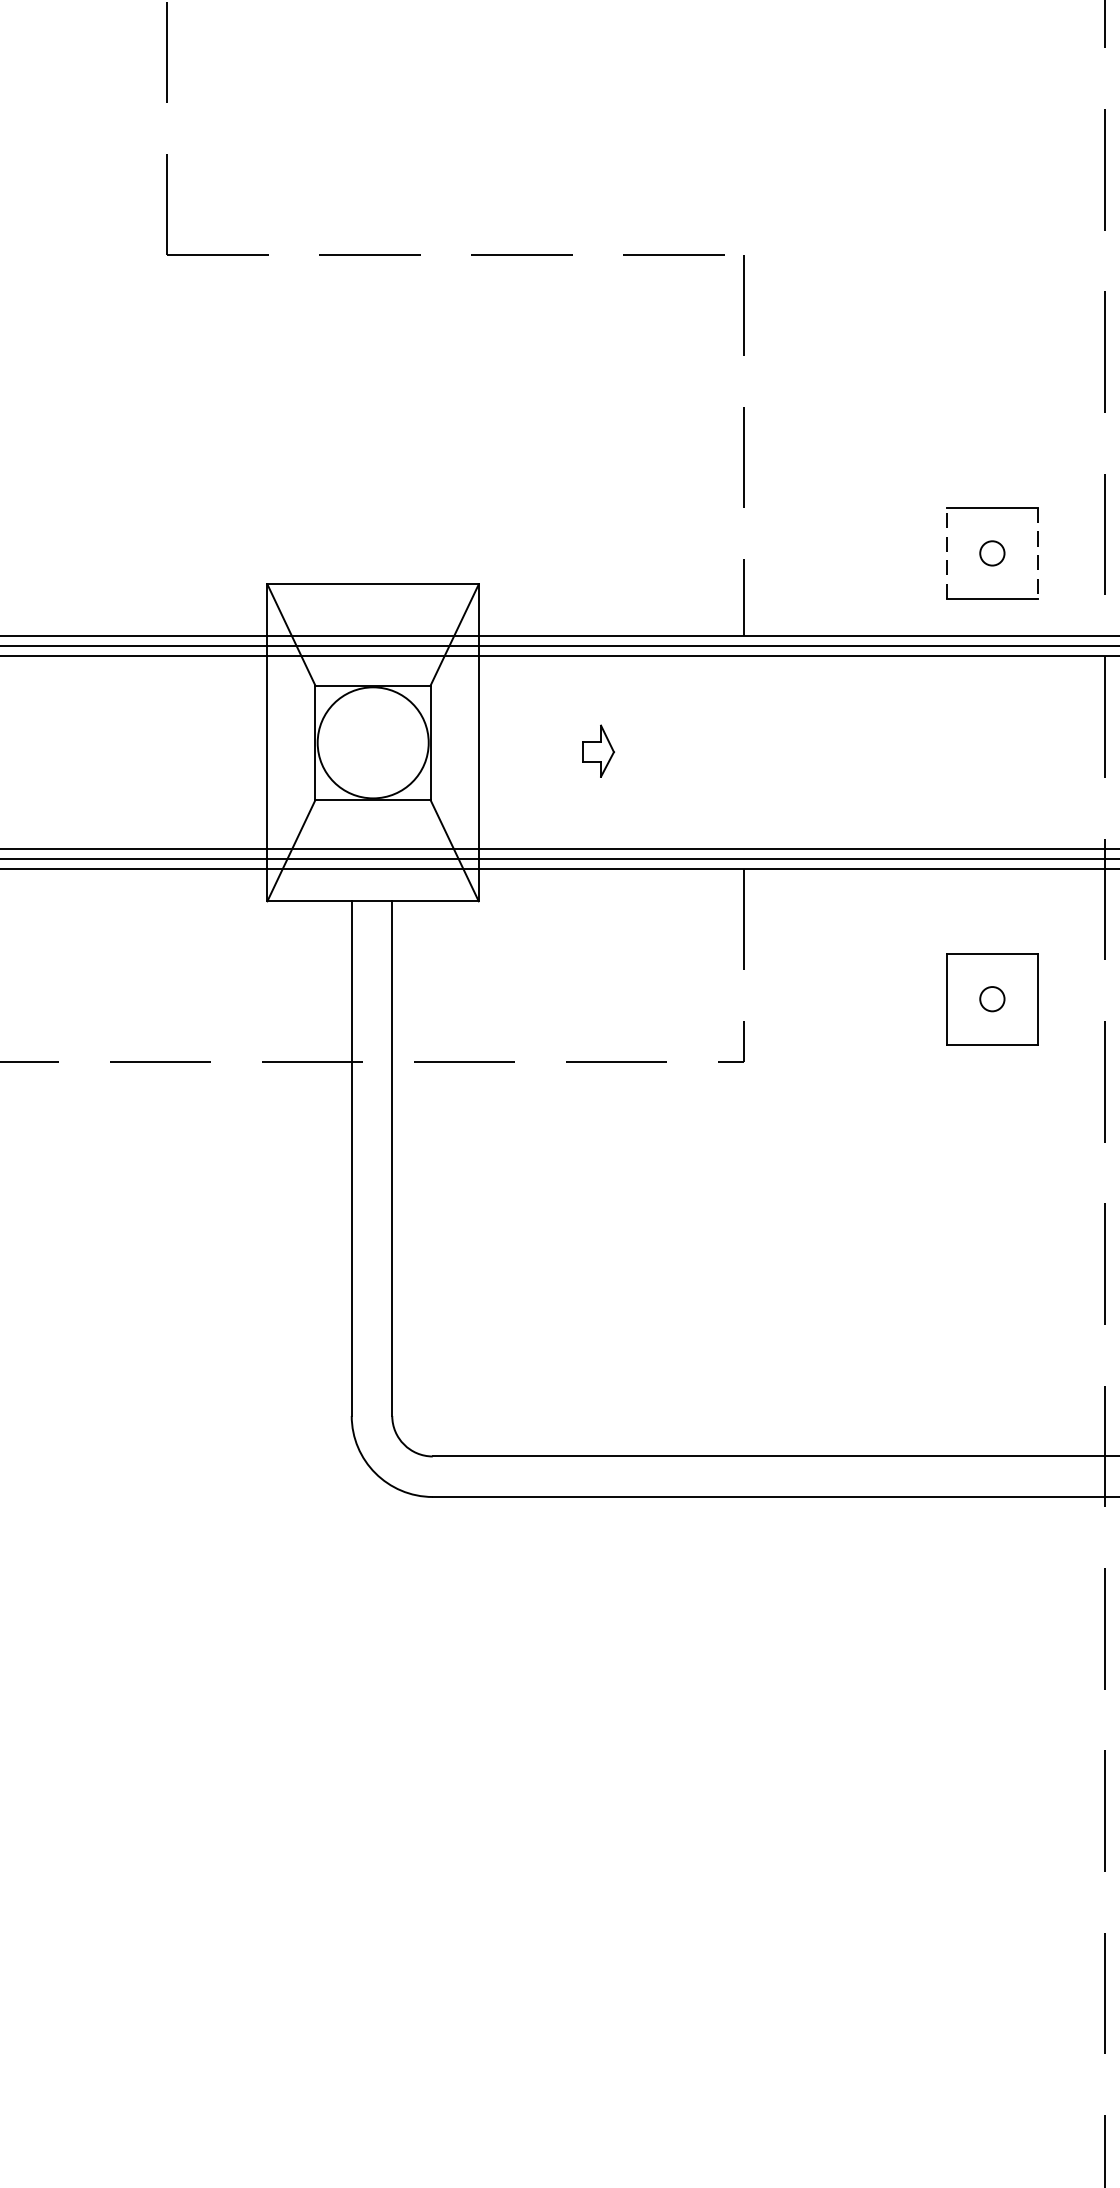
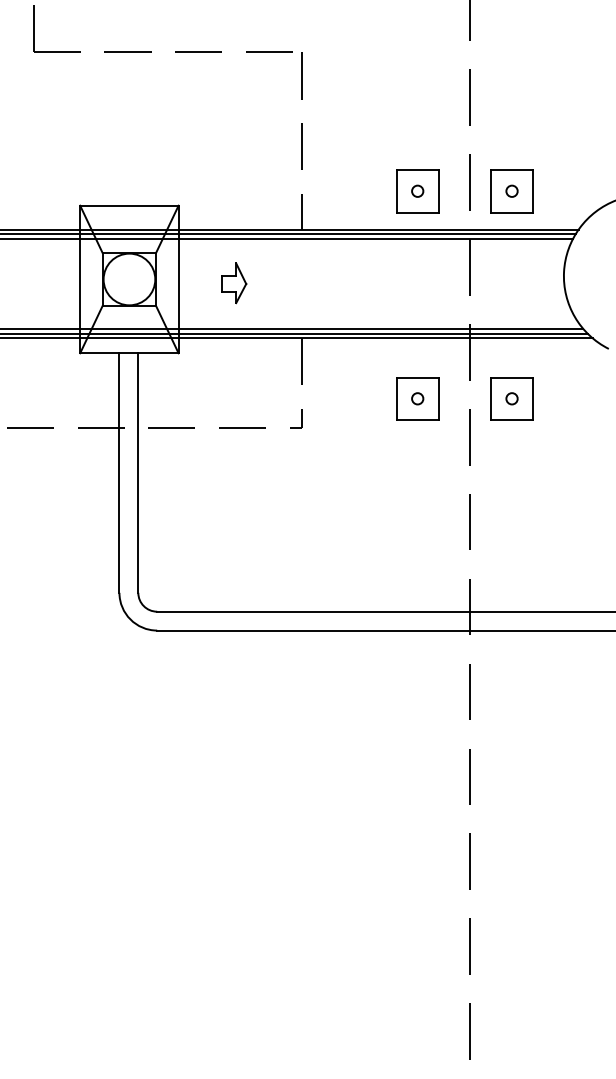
line: (946, 551) -> (396, 190), dashed -> solid
line: (1037, 553) -> (438, 191), dashed -> solid
part: (598, 751) -> (234, 283), size x1.67

